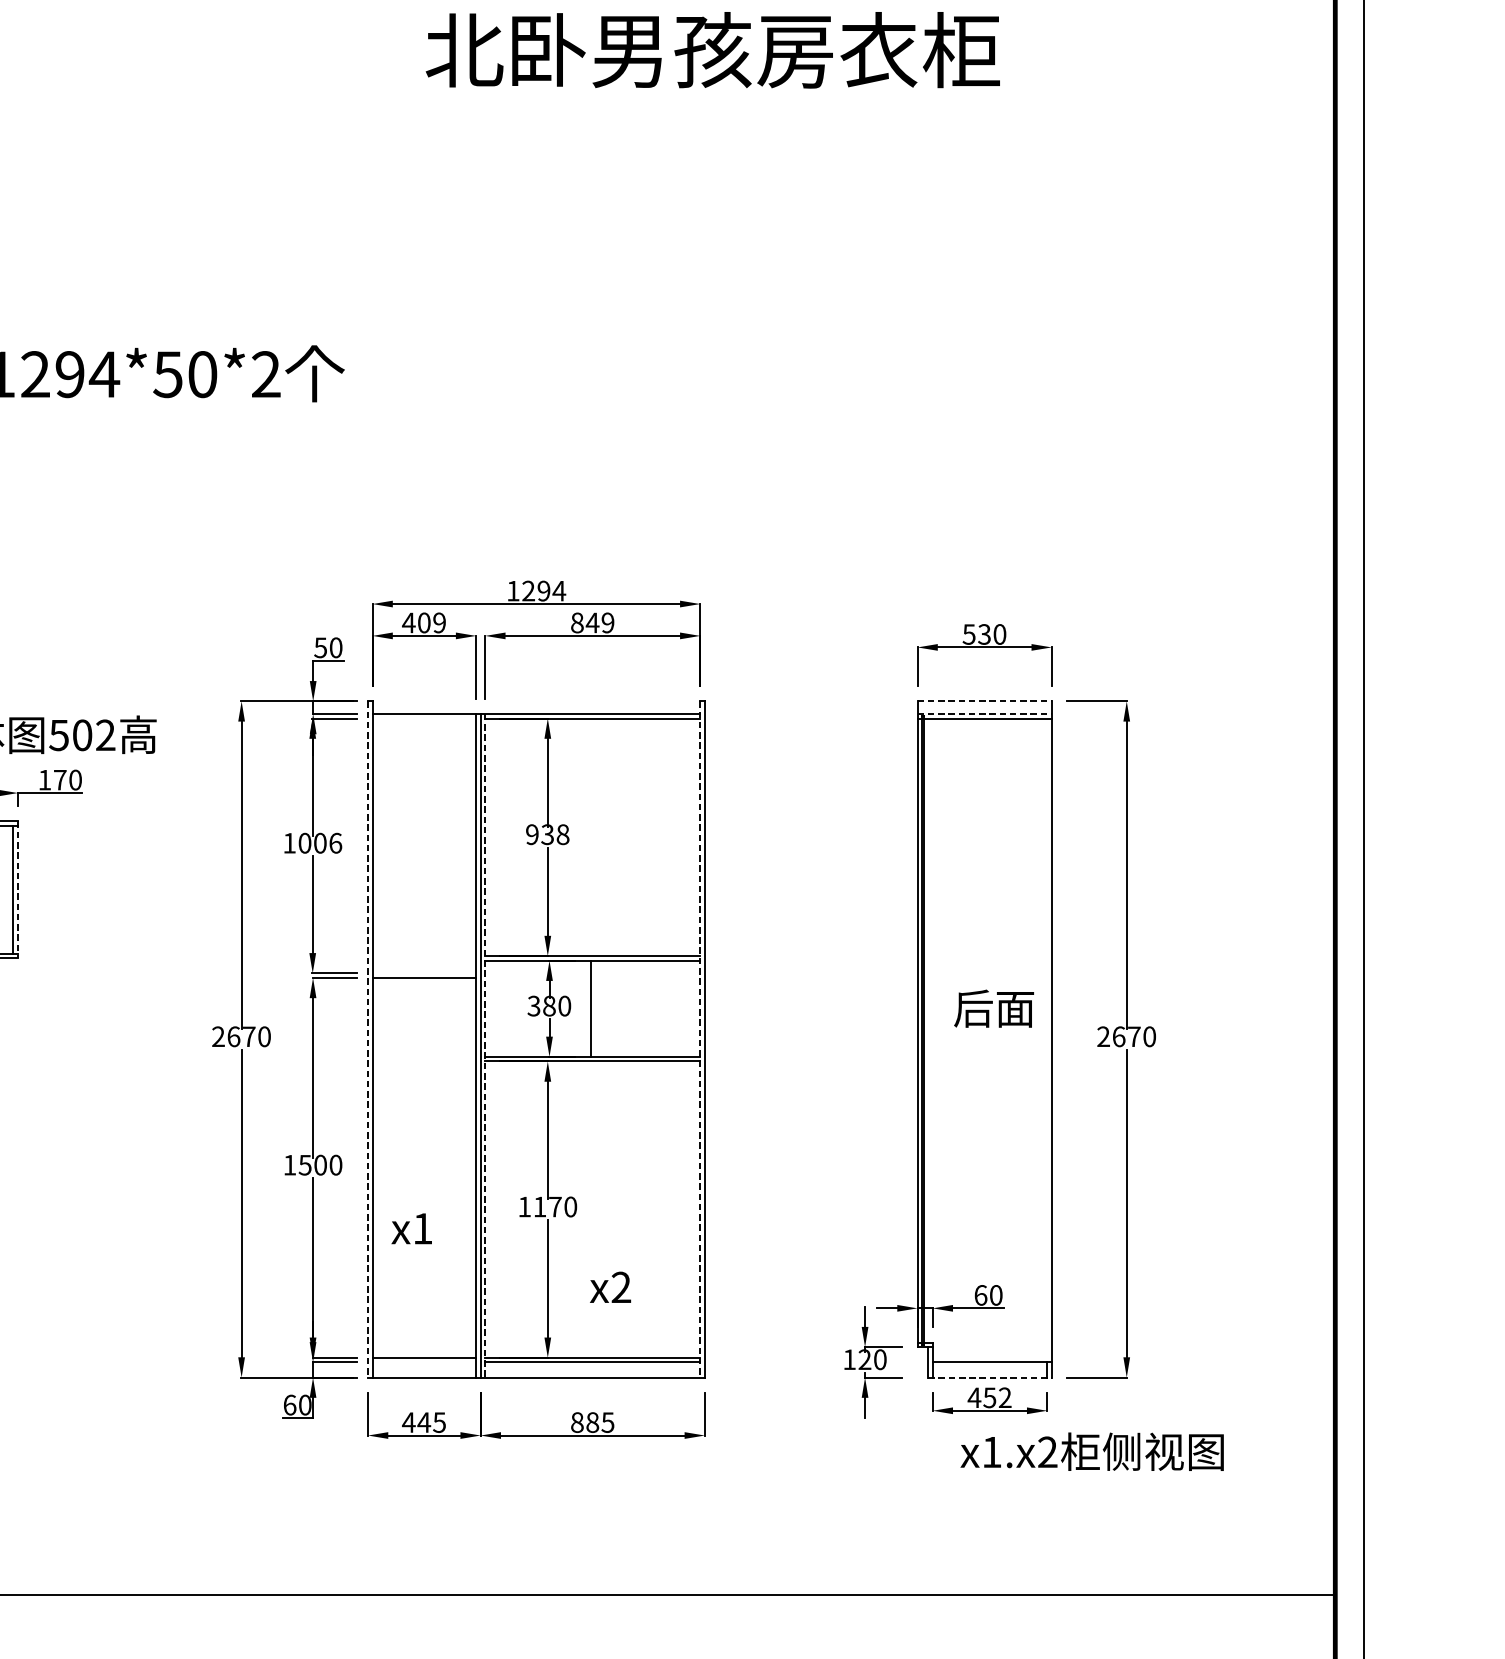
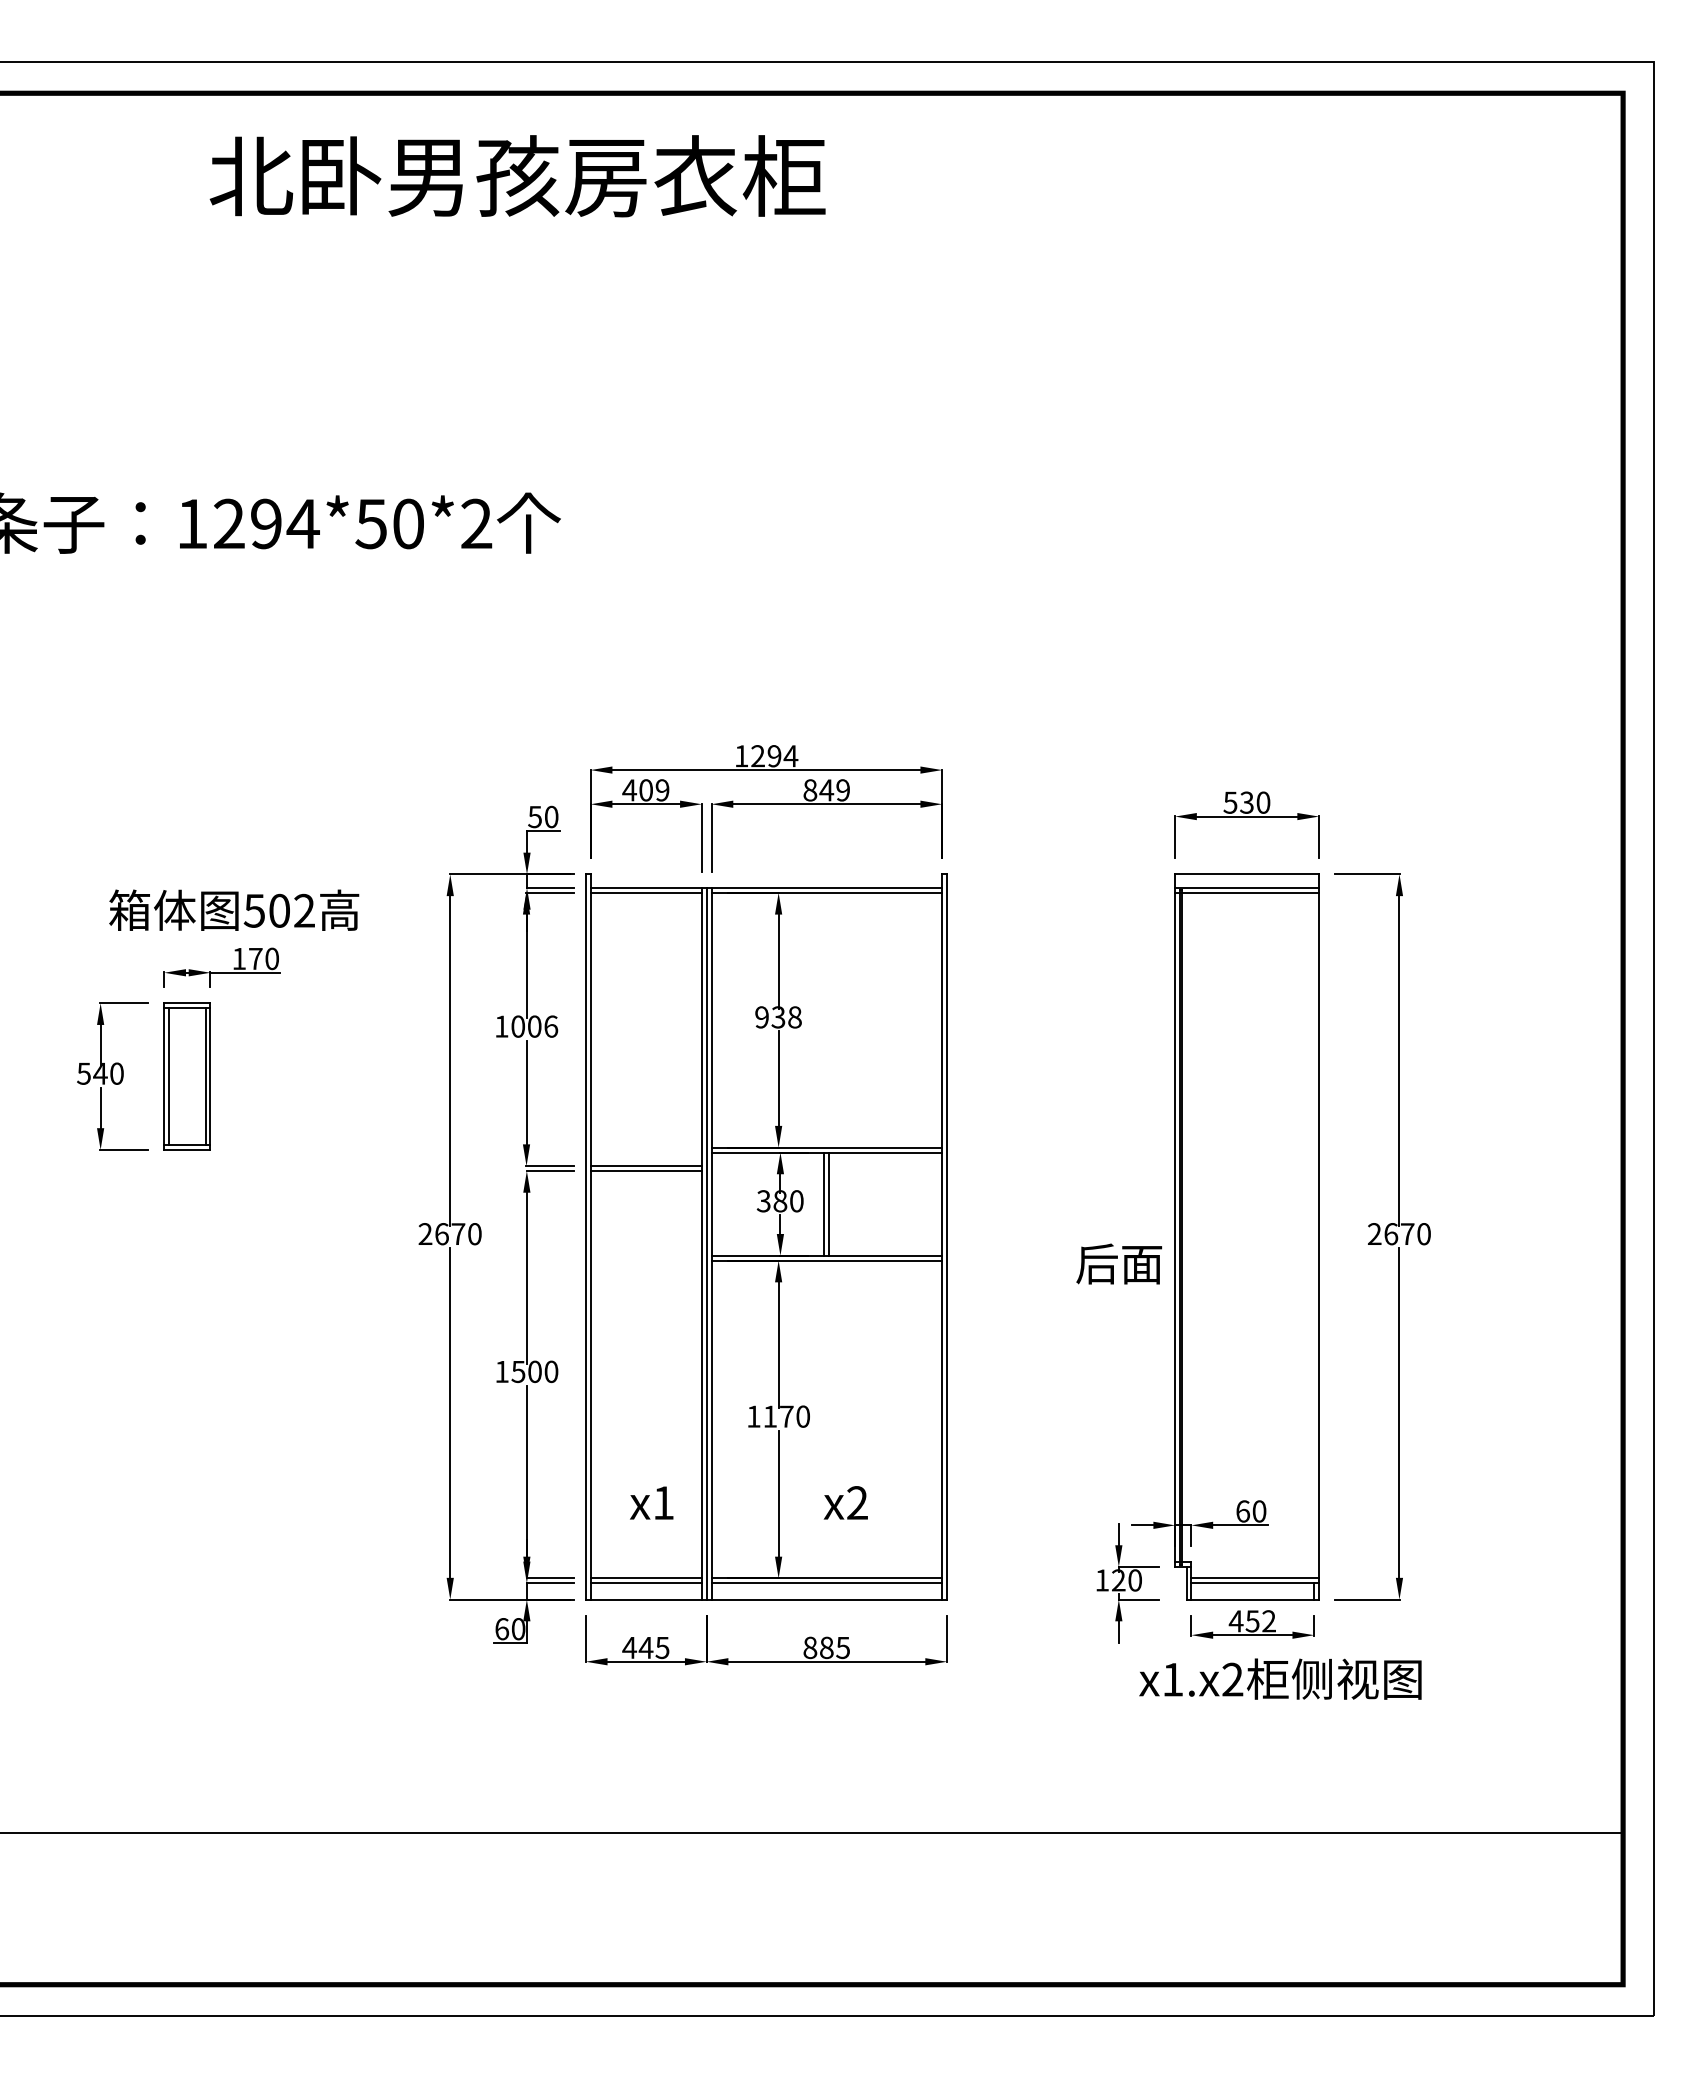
text: (712, 50) -> (517, 176), moved
line: (985, 701) -> (1247, 874), dashed -> solid
line: (985, 713) -> (1247, 887), dashed -> solid
line: (423, 718) -> (645, 892), added
line: (18, 890) -> (210, 1077), dashed -> solid
line: (423, 973) -> (645, 1166), added
line: (595, 1008) -> (829, 1203), added
text: (994, 1008) -> (1119, 1263), moved
line: (367, 1038) -> (585, 1236), dashed -> solid
line: (700, 1038) -> (942, 1236), dashed -> solid
line: (485, 1045) -> (711, 1243), dashed -> solid
text: (411, 1228) -> (651, 1502), moved
line: (992, 1357) -> (1255, 1578), added
line: (423, 1362) -> (645, 1583), added
line: (990, 1377) -> (1253, 1599), dashed -> solid
text: (1092, 1451) -> (1280, 1678), moved

